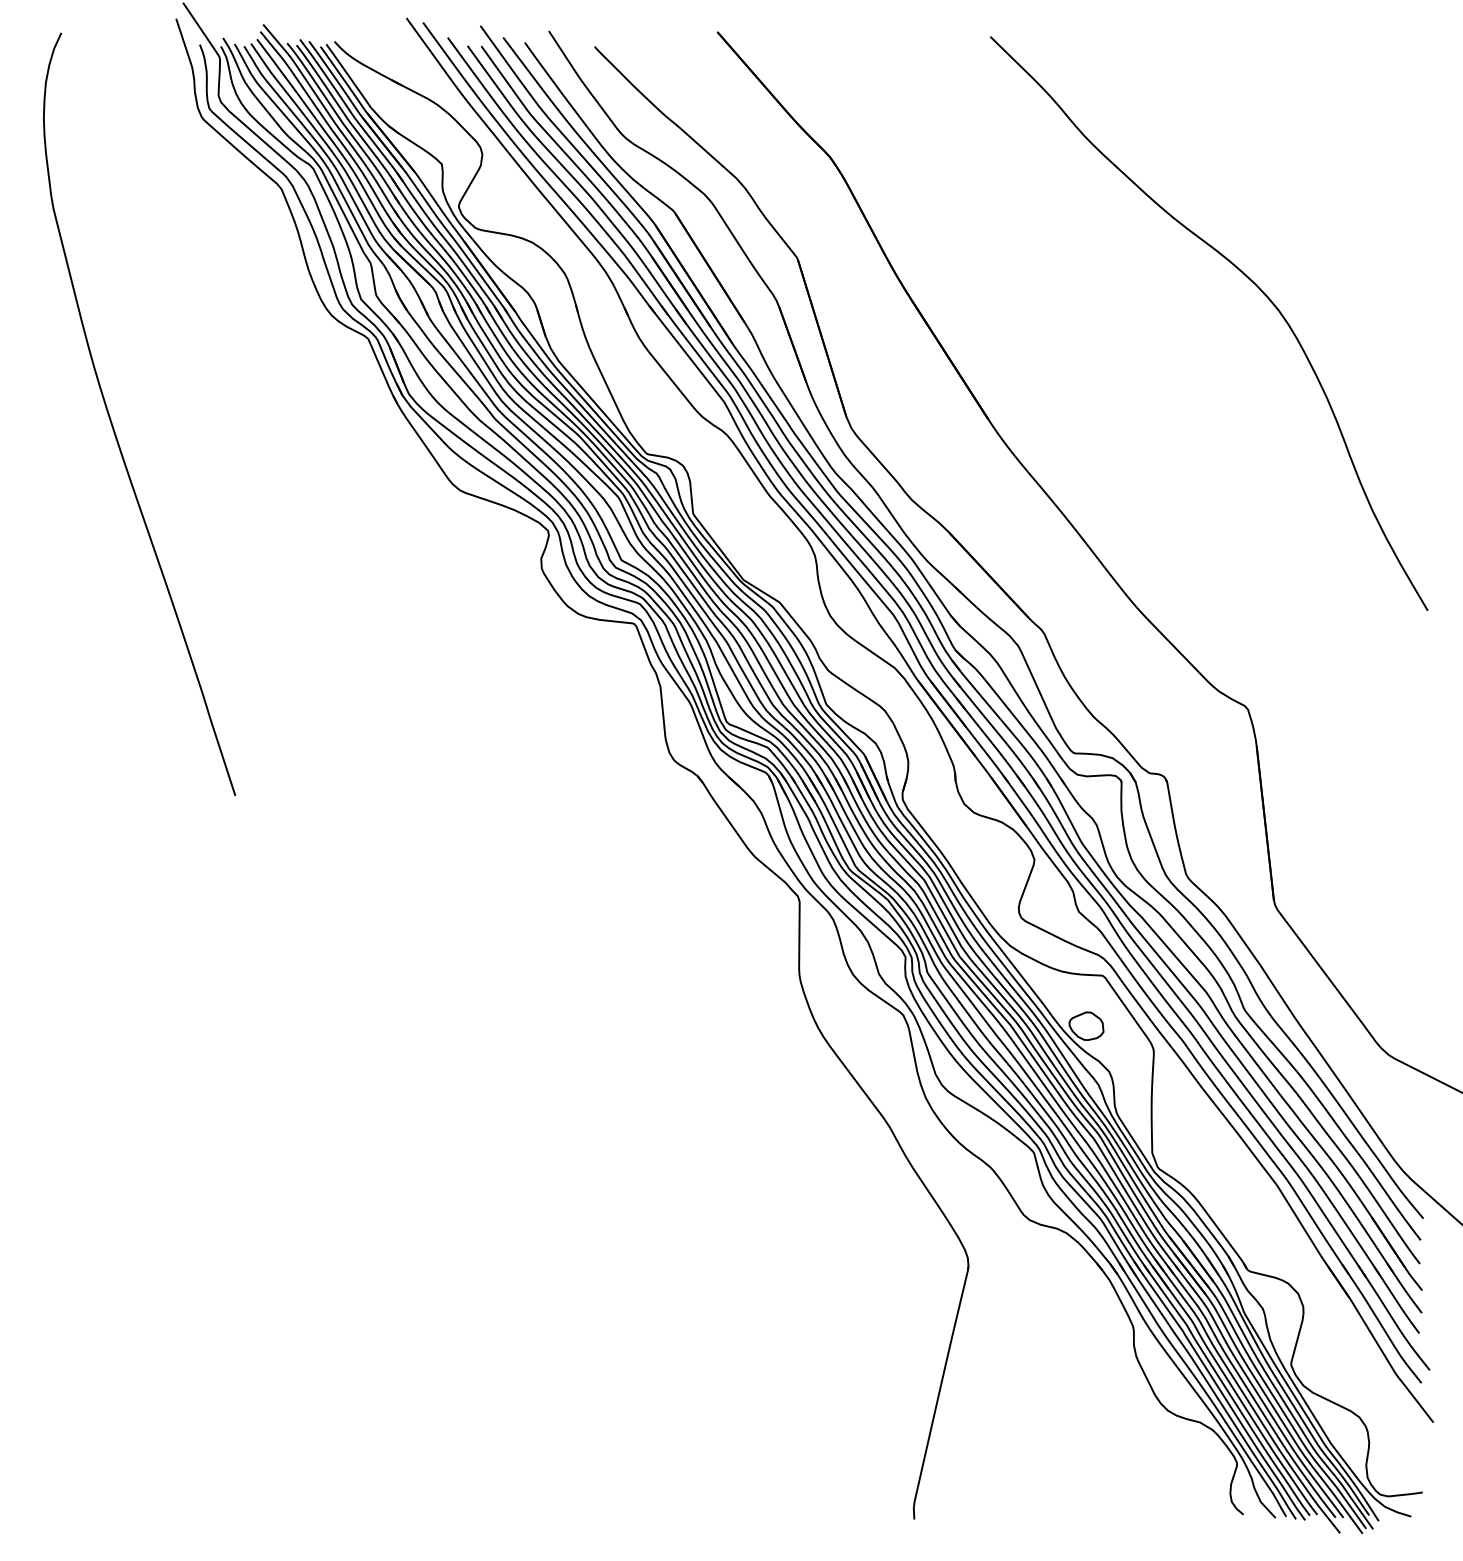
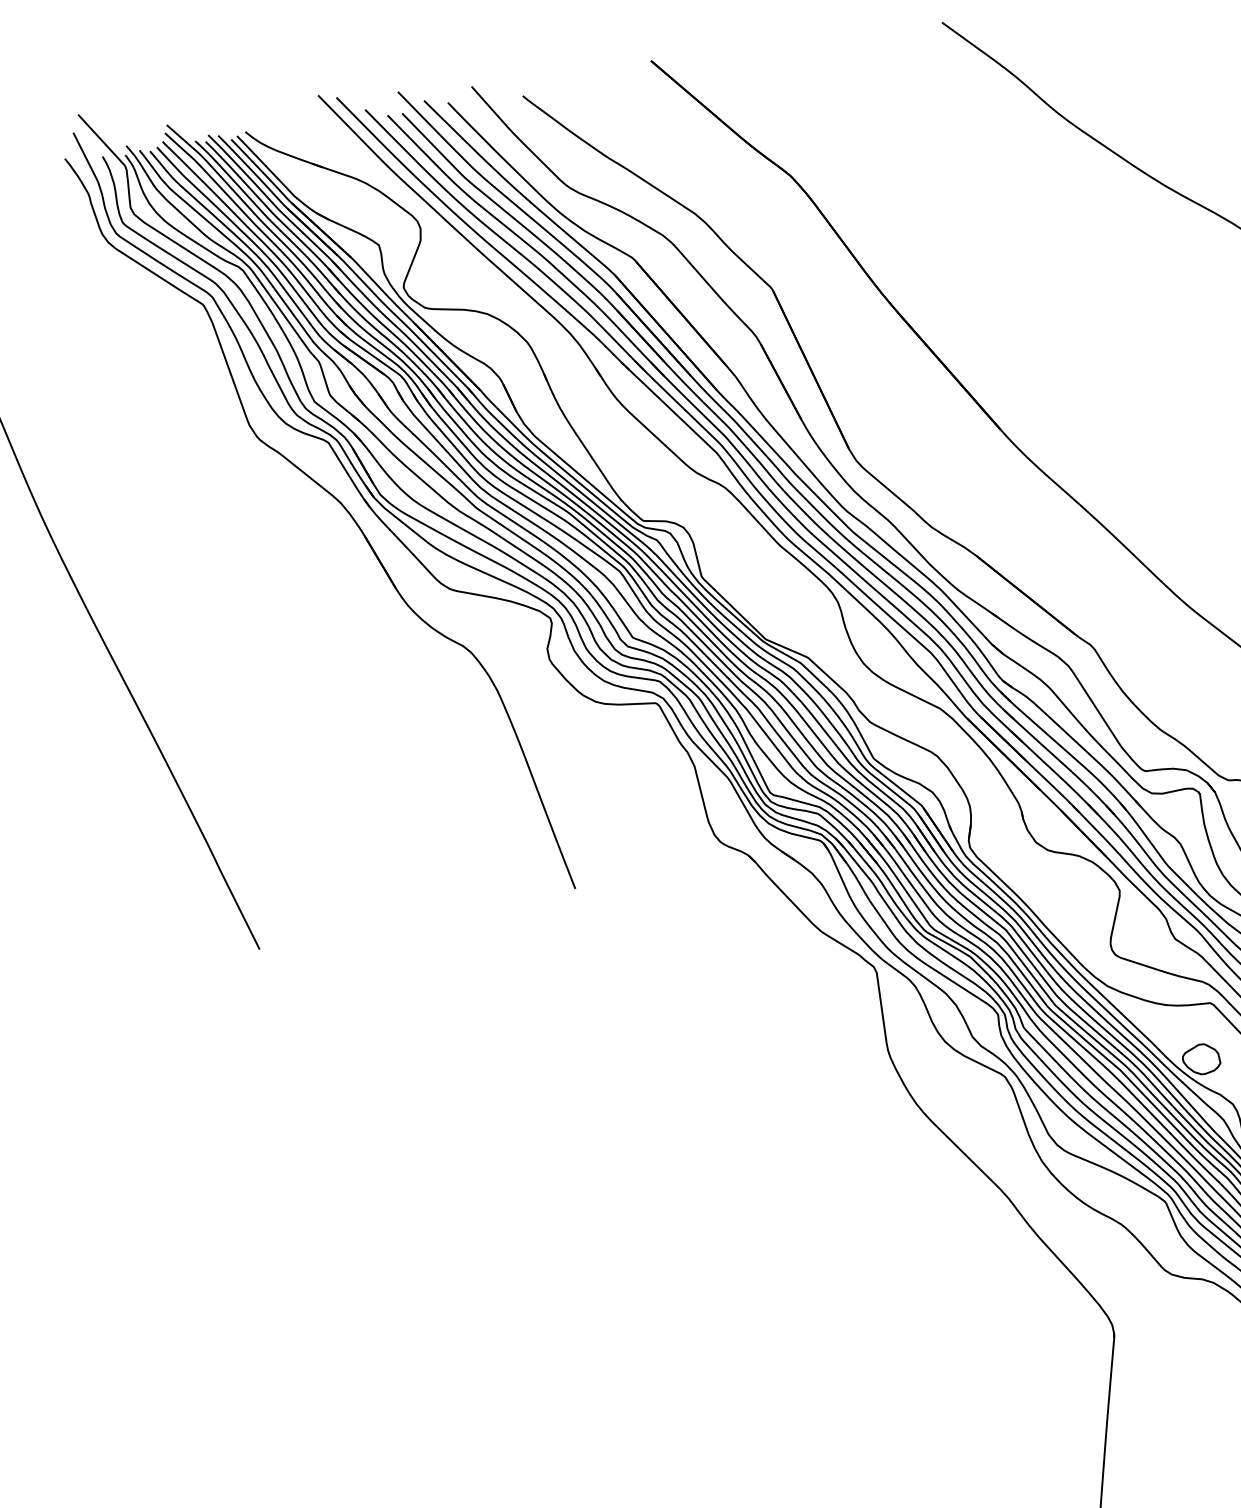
part: (372, 400) -> (342, 507), added

